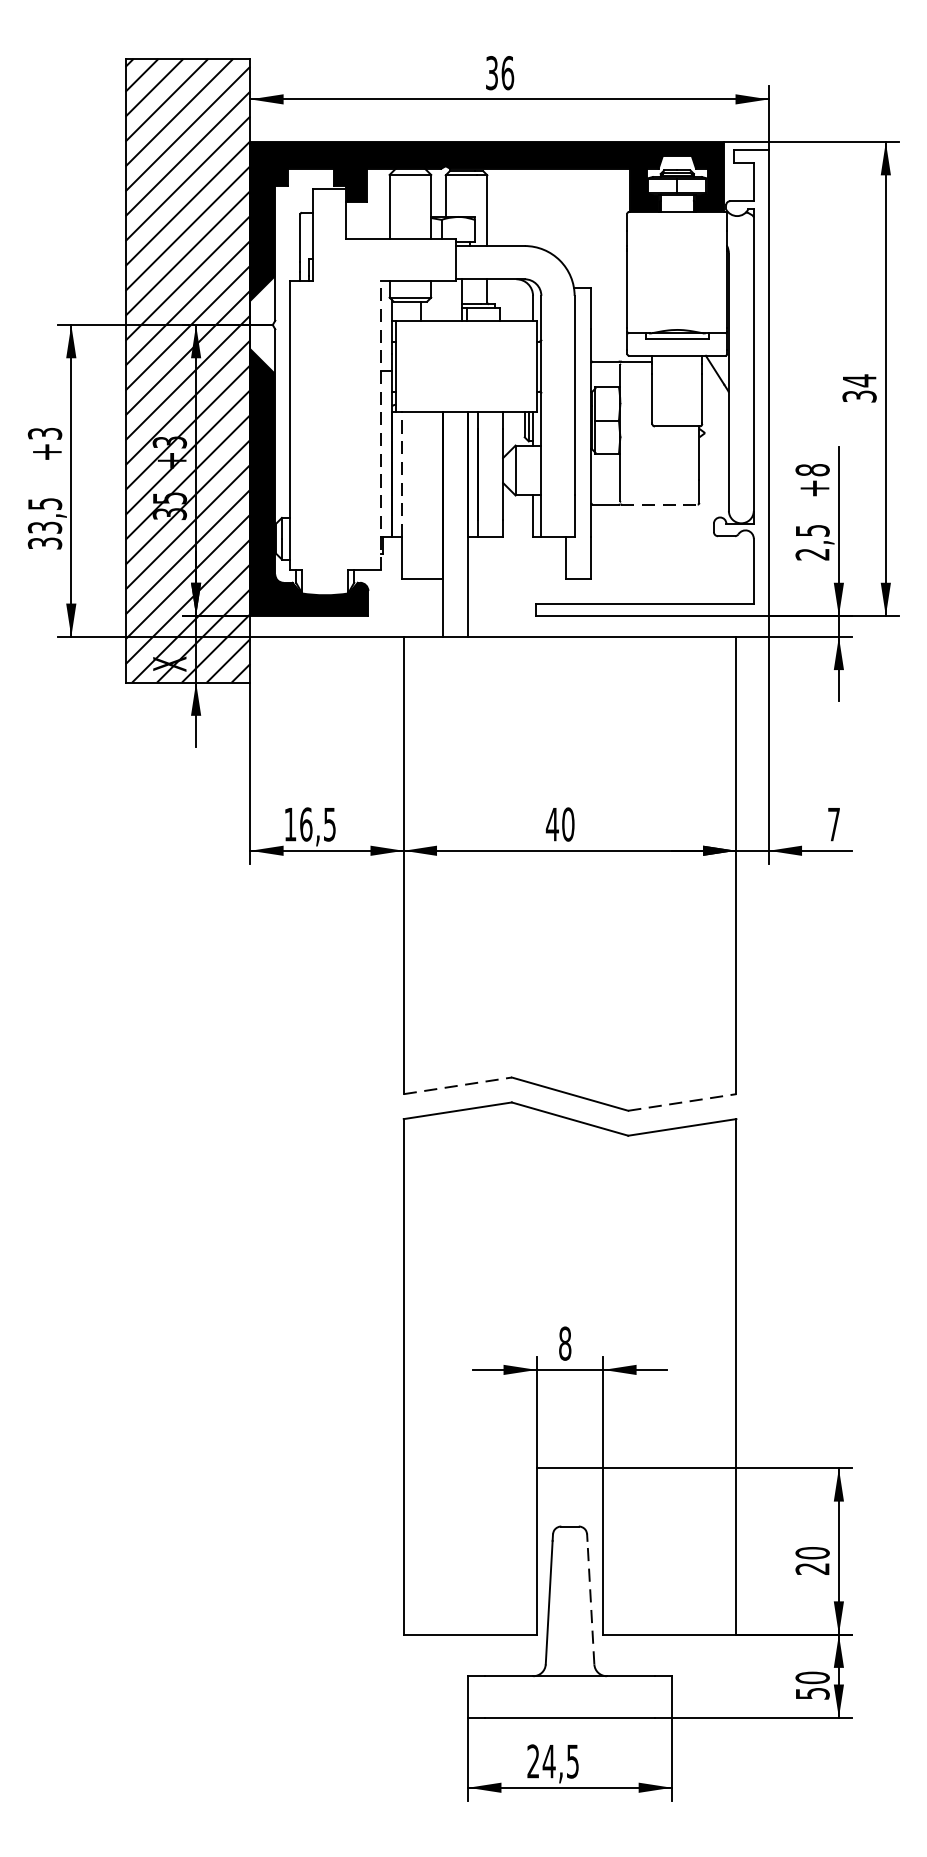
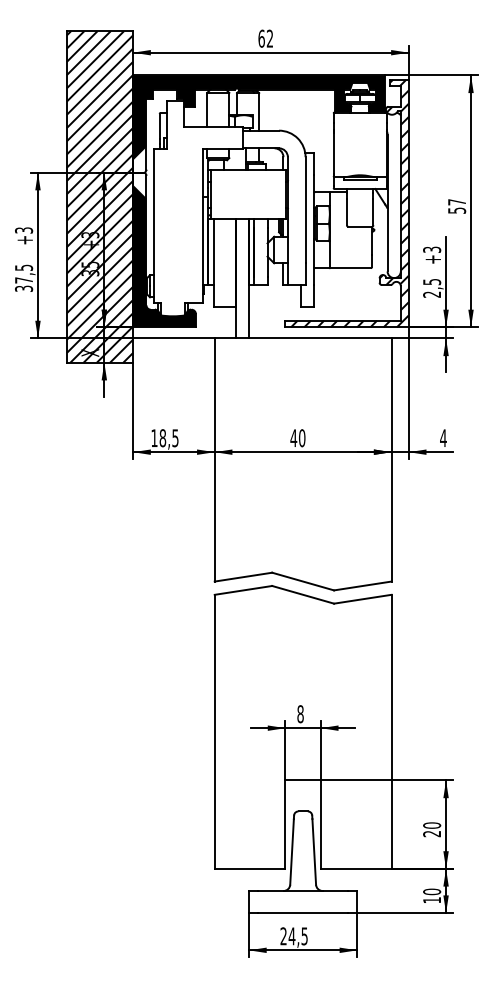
text: (499, 72) -> (265, 38), 36 -> 62
hatch: (657, 383) -> (349, 203), added
text: (858, 386) -> (456, 205), 34 -> 57
line: (380, 426) -> (202, 226), dashed -> solid
text: (813, 469) -> (432, 249), +8 -> +3
line: (401, 473) -> (213, 251), dashed -> solid
line: (661, 505) -> (351, 268), dashed -> solid
text: (45, 527) -> (24, 280), 33,5 -> 37,5
text: (305, 823) -> (162, 437), 16,5 -> 18,5
text: (834, 823) -> (443, 437), 7 -> 4
line: (457, 1086) -> (243, 577), dashed -> solid
line: (683, 1101) -> (363, 585), dashed -> solid
line: (591, 1601) -> (314, 851), dashed -> solid
text: (813, 1694) -> (432, 900), 50 -> 10

